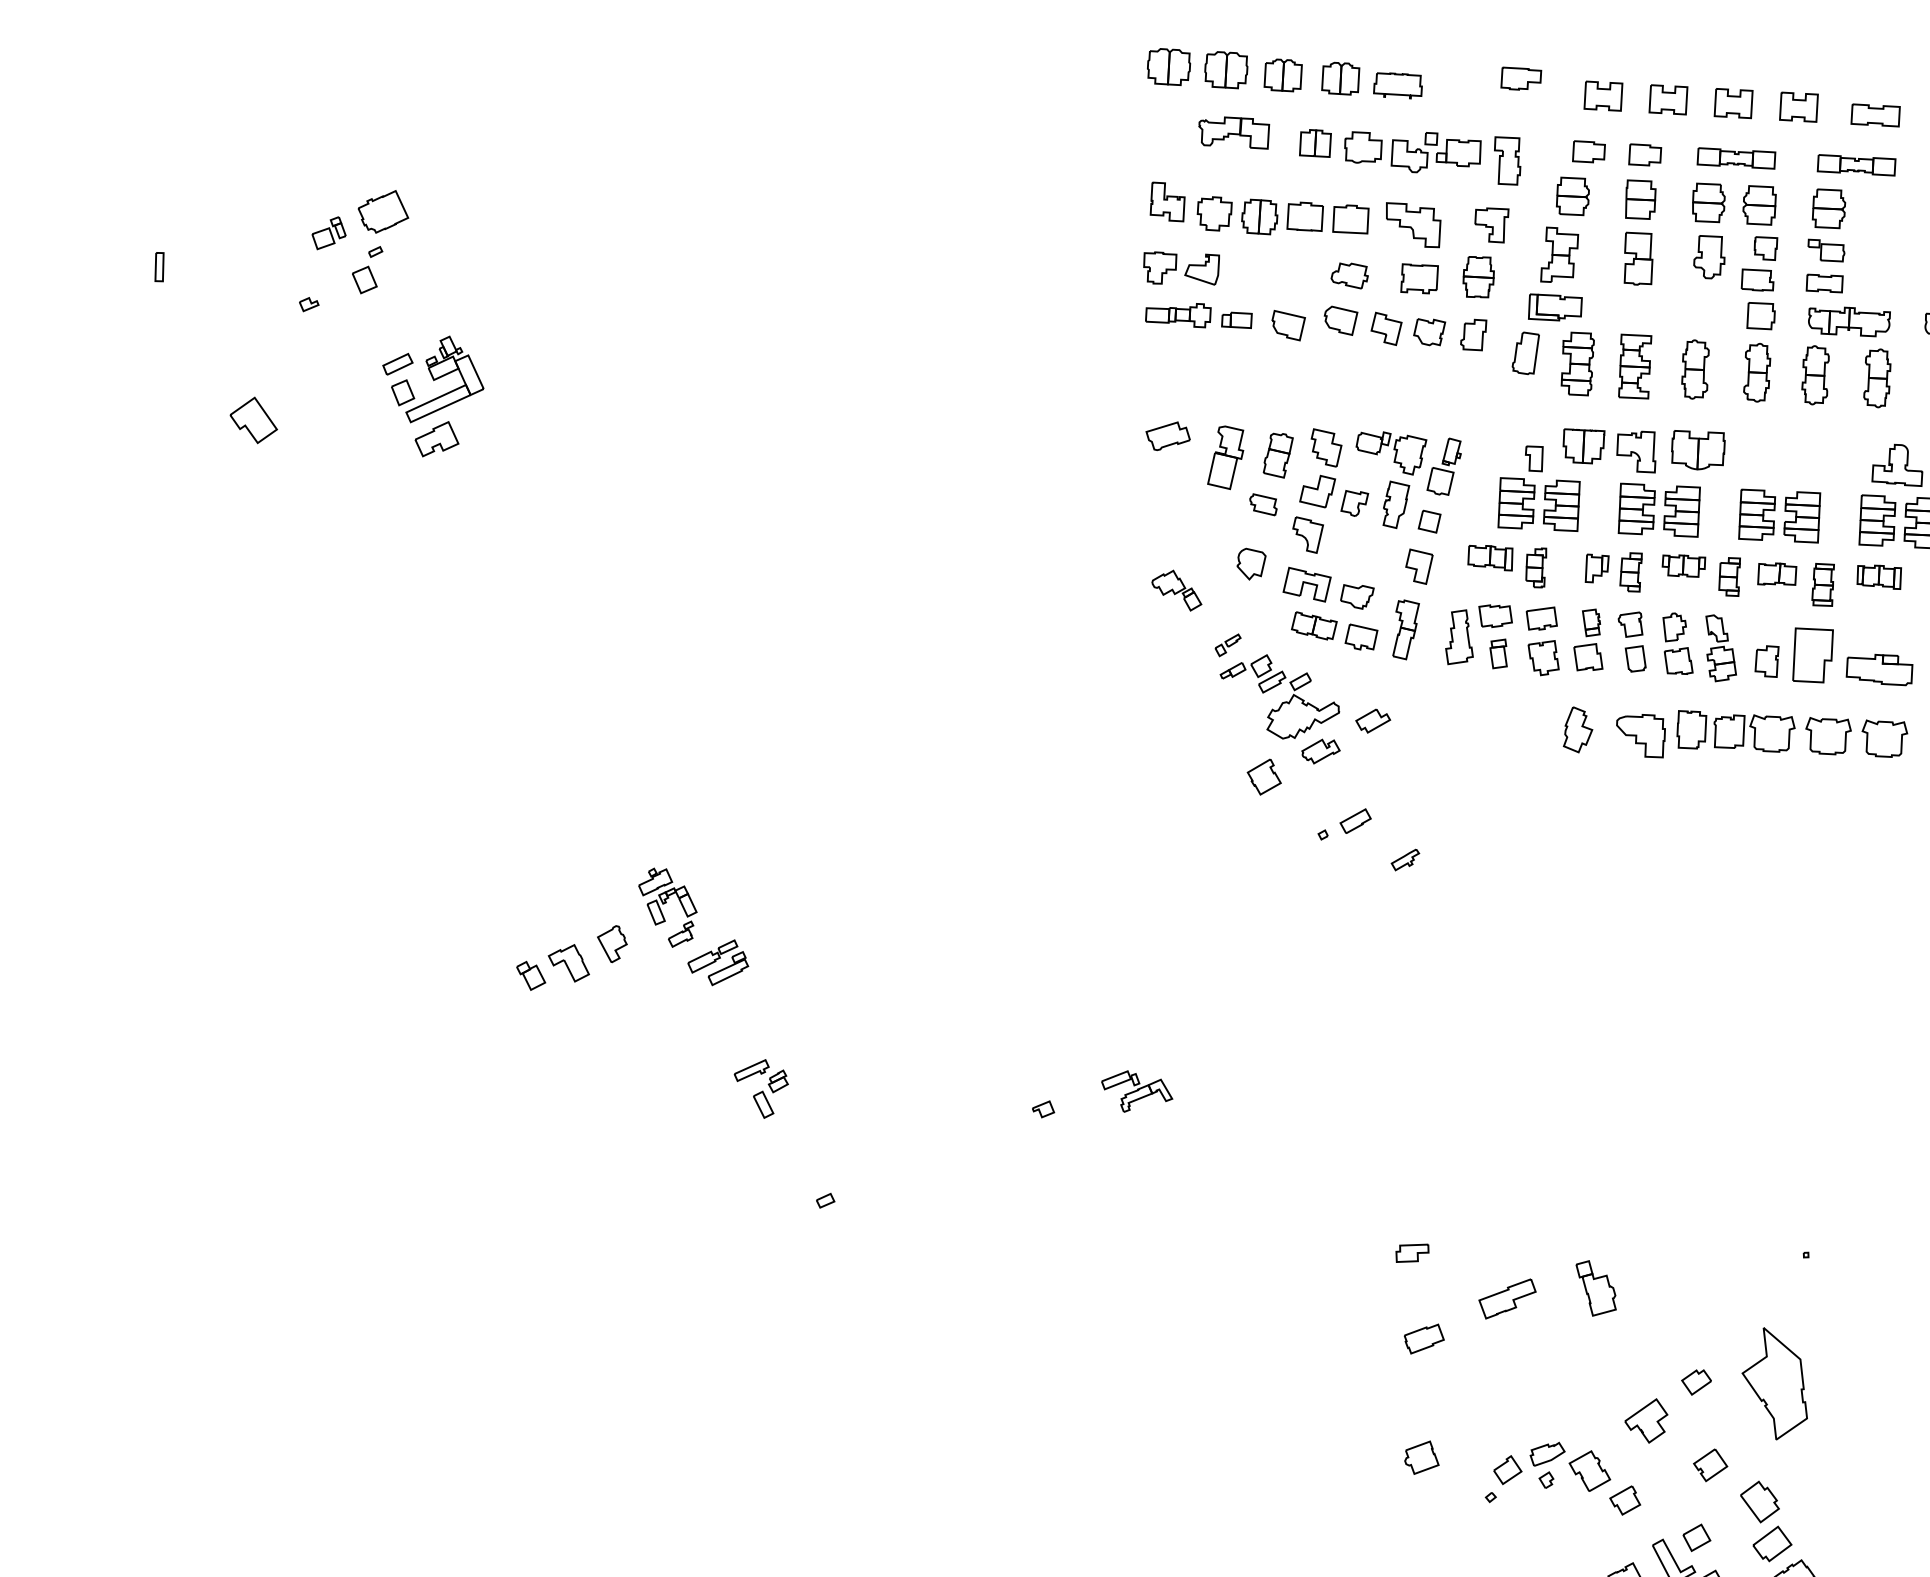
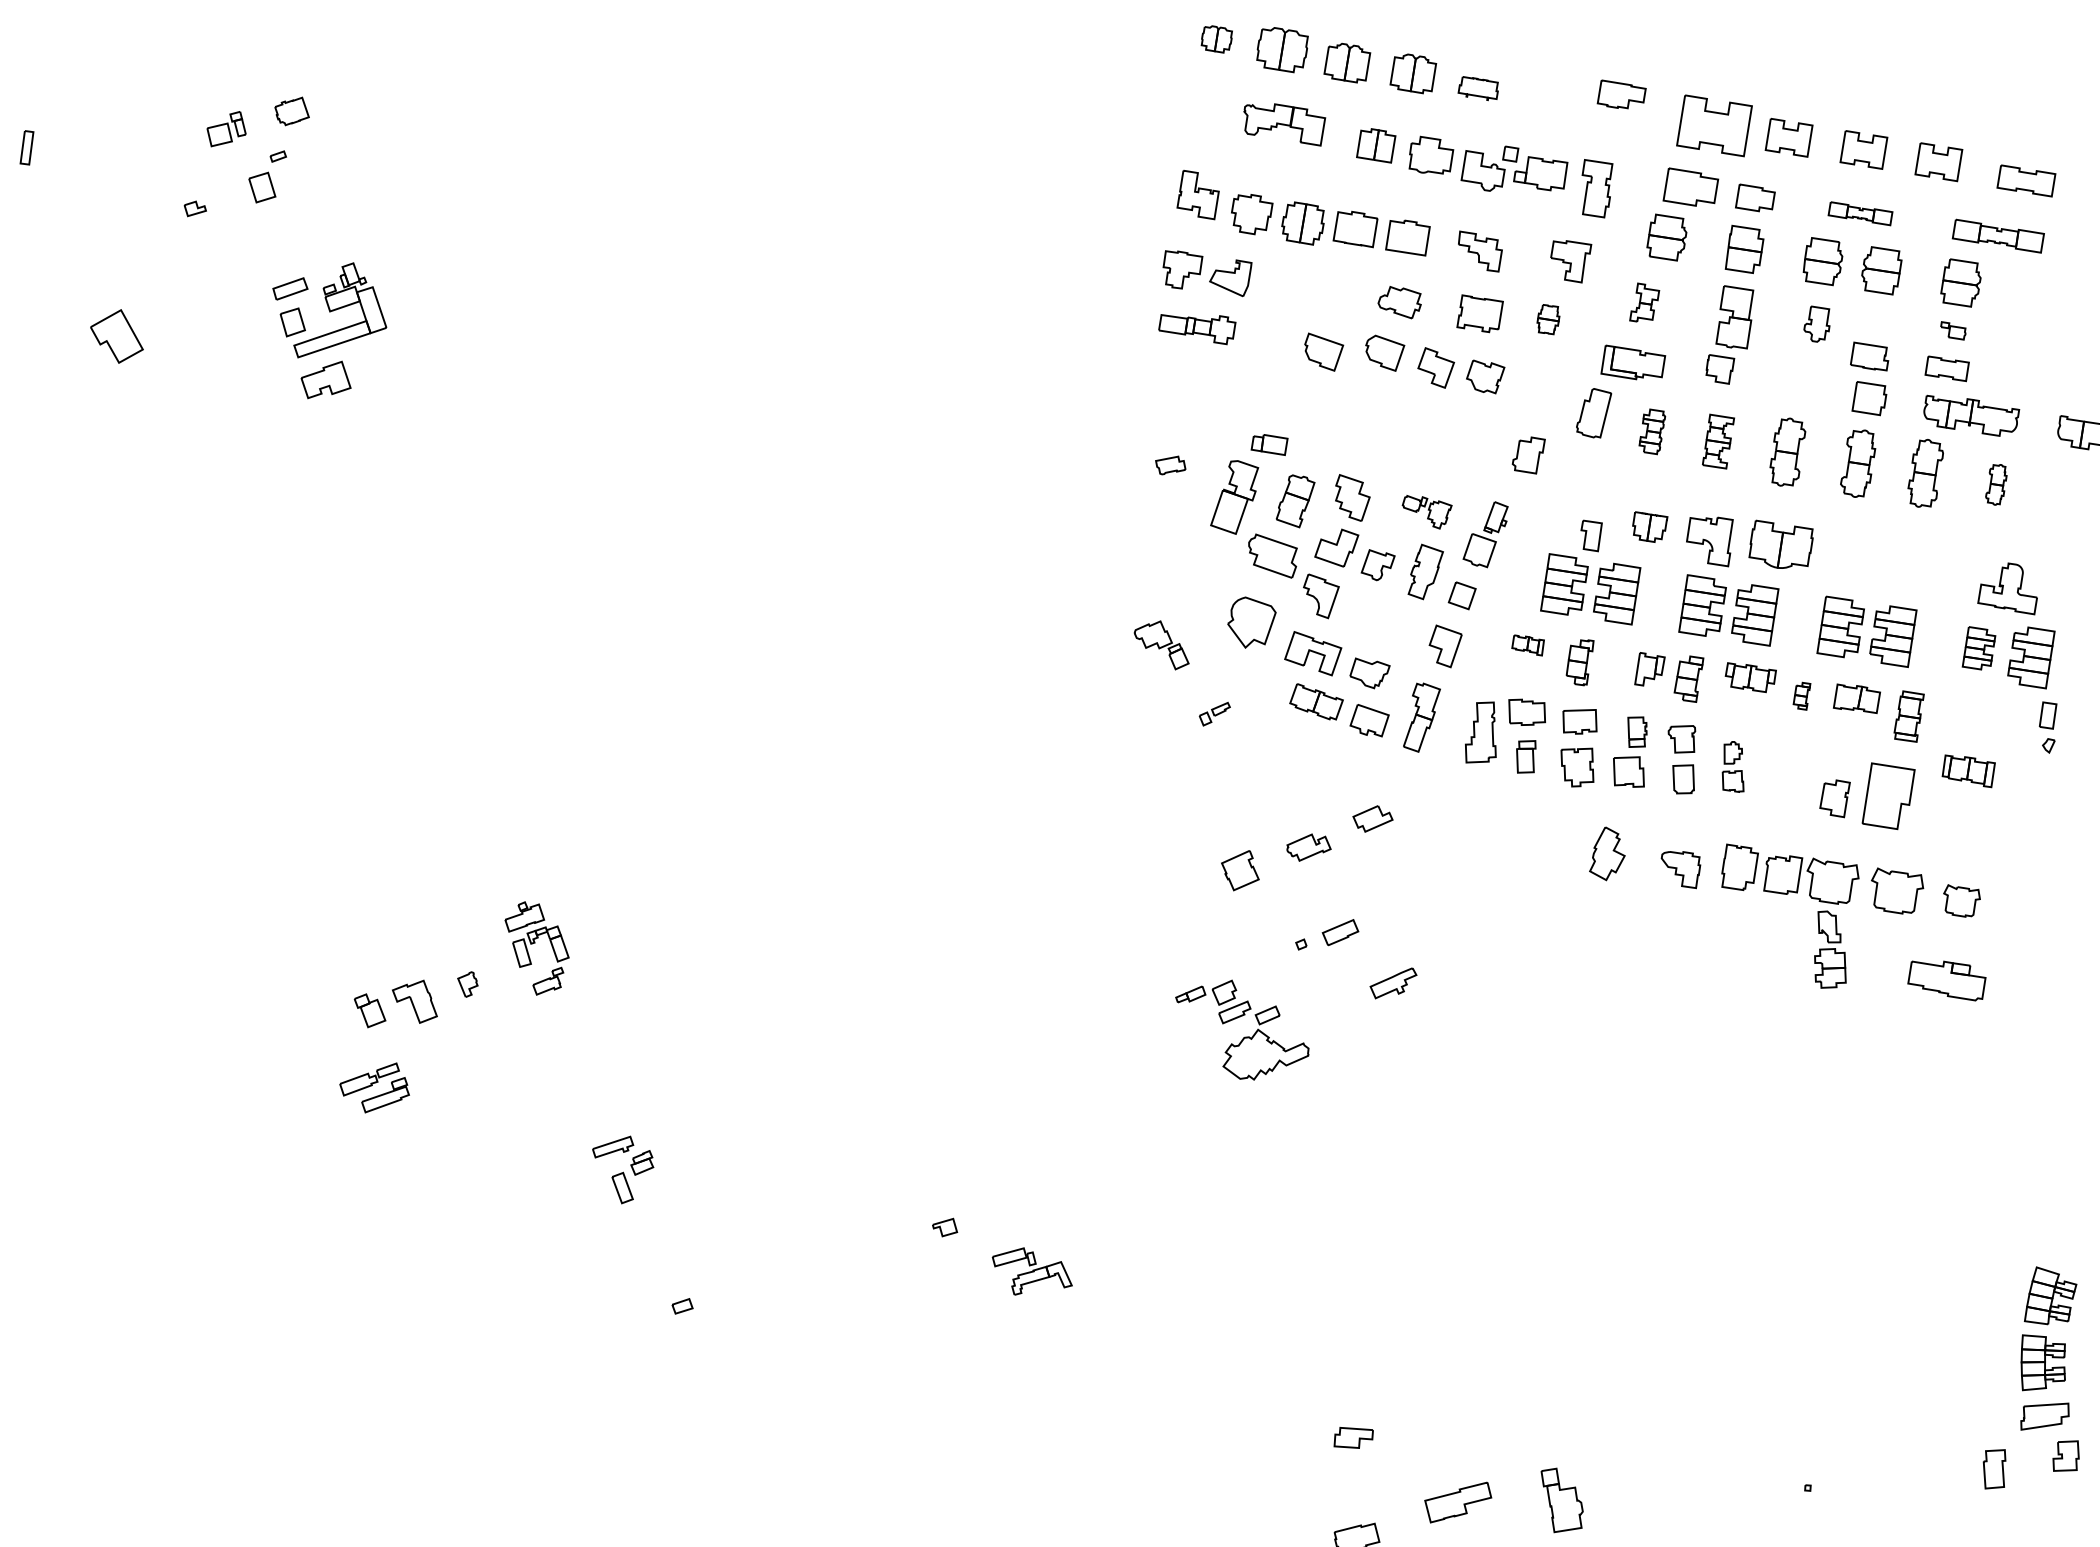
part: (1169, 66) -> (1217, 38), size x0.6
part: (1397, 85) -> (1478, 88), size x0.7
part: (1603, 95) -> (1714, 124), size x1.6
part: (1588, 151) -> (1690, 187), size x1.4
part: (1736, 158) -> (1860, 213), size x0.7
part: (383, 211) -> (292, 110), size x0.6
part: (1413, 225) -> (1479, 251), size x0.7
part: (1765, 248) -> (1719, 369), moved
part: (1826, 250) -> (1953, 330), size x0.6
part: (1559, 254) -> (1644, 303), size x0.6
part: (1709, 257) -> (1817, 324), size x0.7
part: (1478, 277) -> (1548, 319), size x0.6
part: (1236, 319) -> (1269, 443), moved
part: (1473, 334) -> (1528, 454), moved
part: (1577, 363) -> (1652, 431), size x0.6
part: (1635, 366) -> (1718, 441), size x0.7
part: (1877, 378) -> (1996, 484), size x0.6
part: (1167, 436) -> (1170, 465), size x0.6
part: (1583, 446) -> (1649, 527), size x0.7
part: (1391, 453) -> (1426, 512), size x0.6
part: (1263, 504) -> (1272, 555), size x1.6
part: (1877, 520) -> (1979, 648), size x0.7
part: (1490, 558) -> (1528, 645), size x0.6
part: (1251, 563) -> (1251, 622), size x1.4
part: (1729, 576) -> (1801, 695), size x0.6
part: (1878, 576) -> (1967, 770), moved
part: (1677, 643) -> (1733, 766), size x0.7
part: (1720, 648) -> (1830, 950), moved
part: (1879, 669) -> (1947, 979), moved
part: (1282, 702) -> (1244, 1037), moved
part: (1640, 736) -> (1679, 869), size x0.7
part: (1884, 738) -> (1961, 901), size x0.7
part: (1405, 859) -> (1393, 982), size x1.4
part: (612, 944) -> (467, 984), size x0.6
part: (718, 962) -> (375, 1087), moved
part: (1137, 1091) -> (1032, 1272), moved

